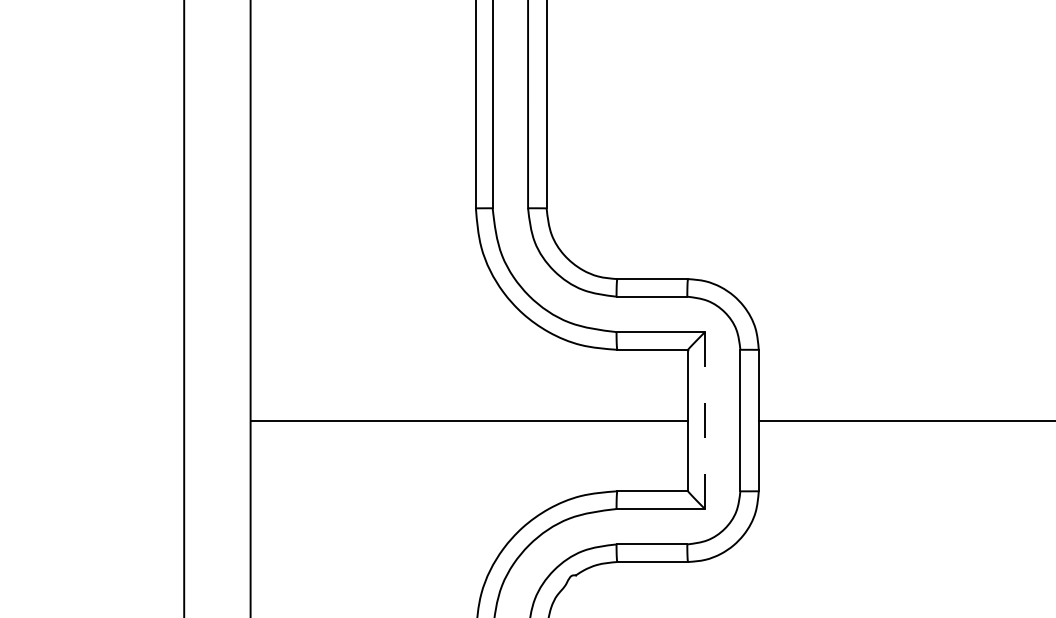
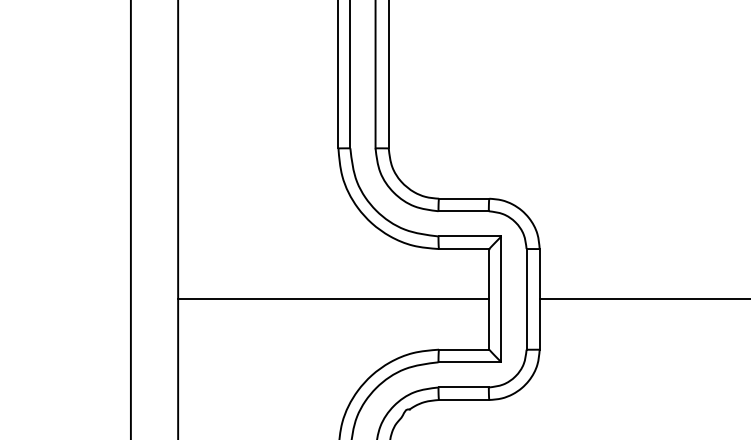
line: (705, 420) -> (501, 299), dashed -> solid

